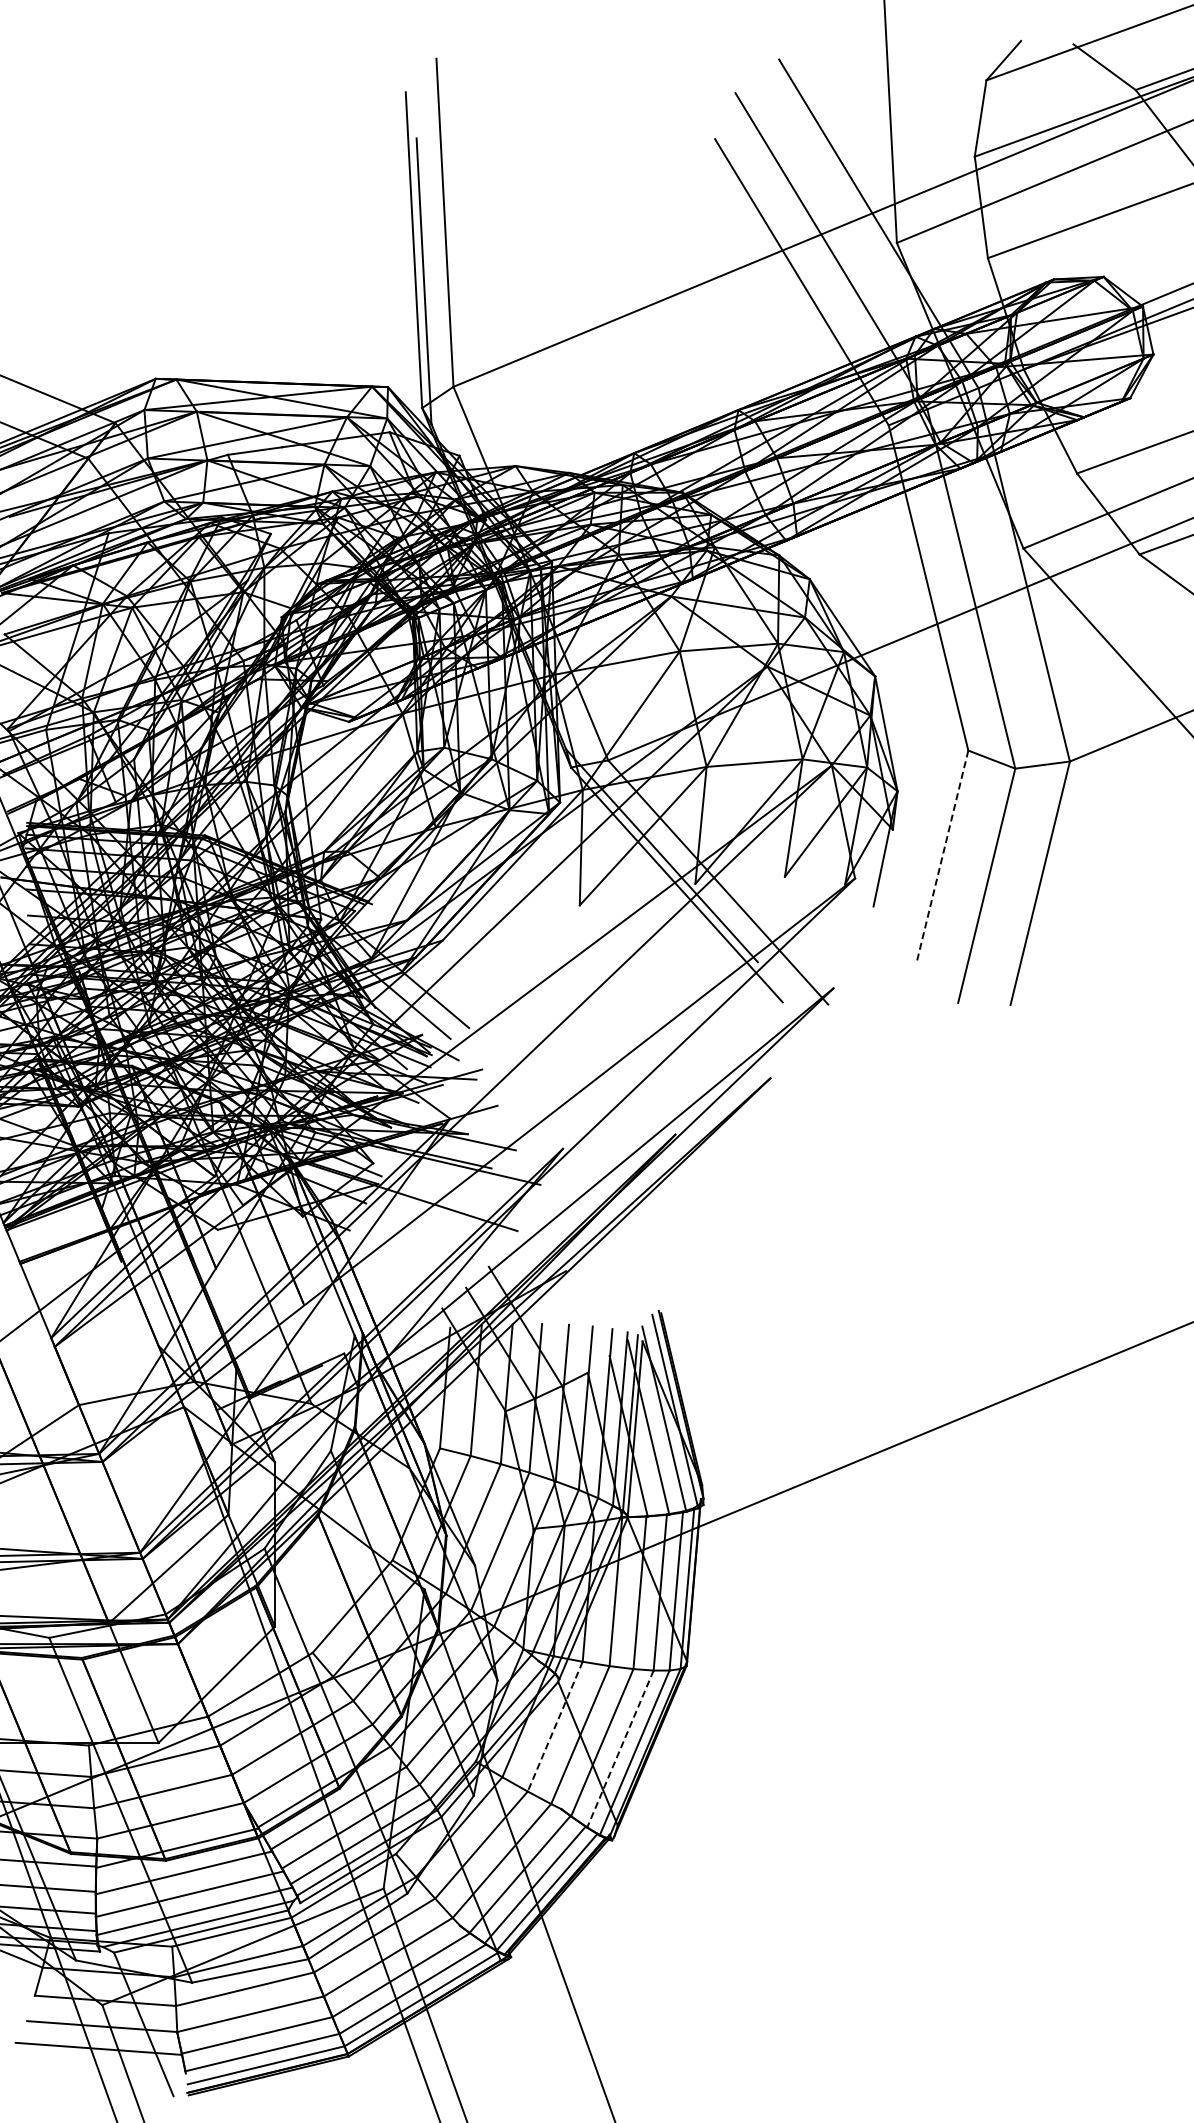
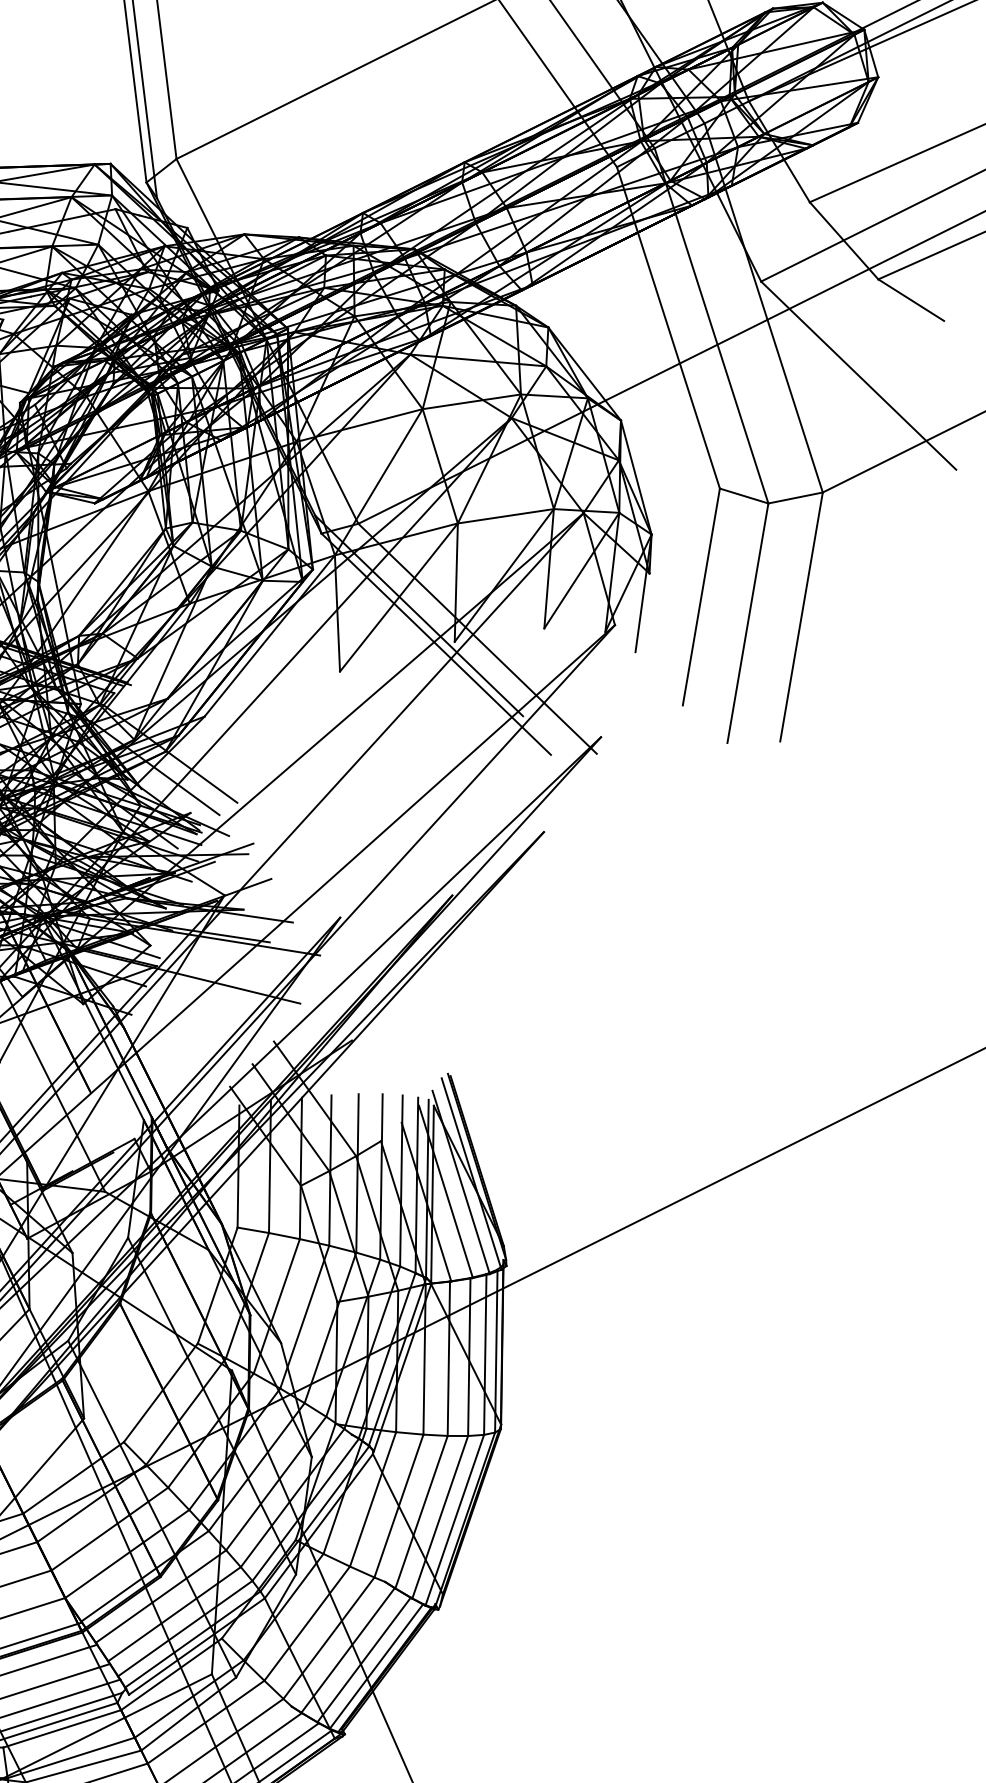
line: (942, 857) -> (701, 597), dashed -> solid
line: (555, 1727) -> (373, 1500), dashed -> solid
line: (620, 1749) -> (440, 1517), dashed -> solid

